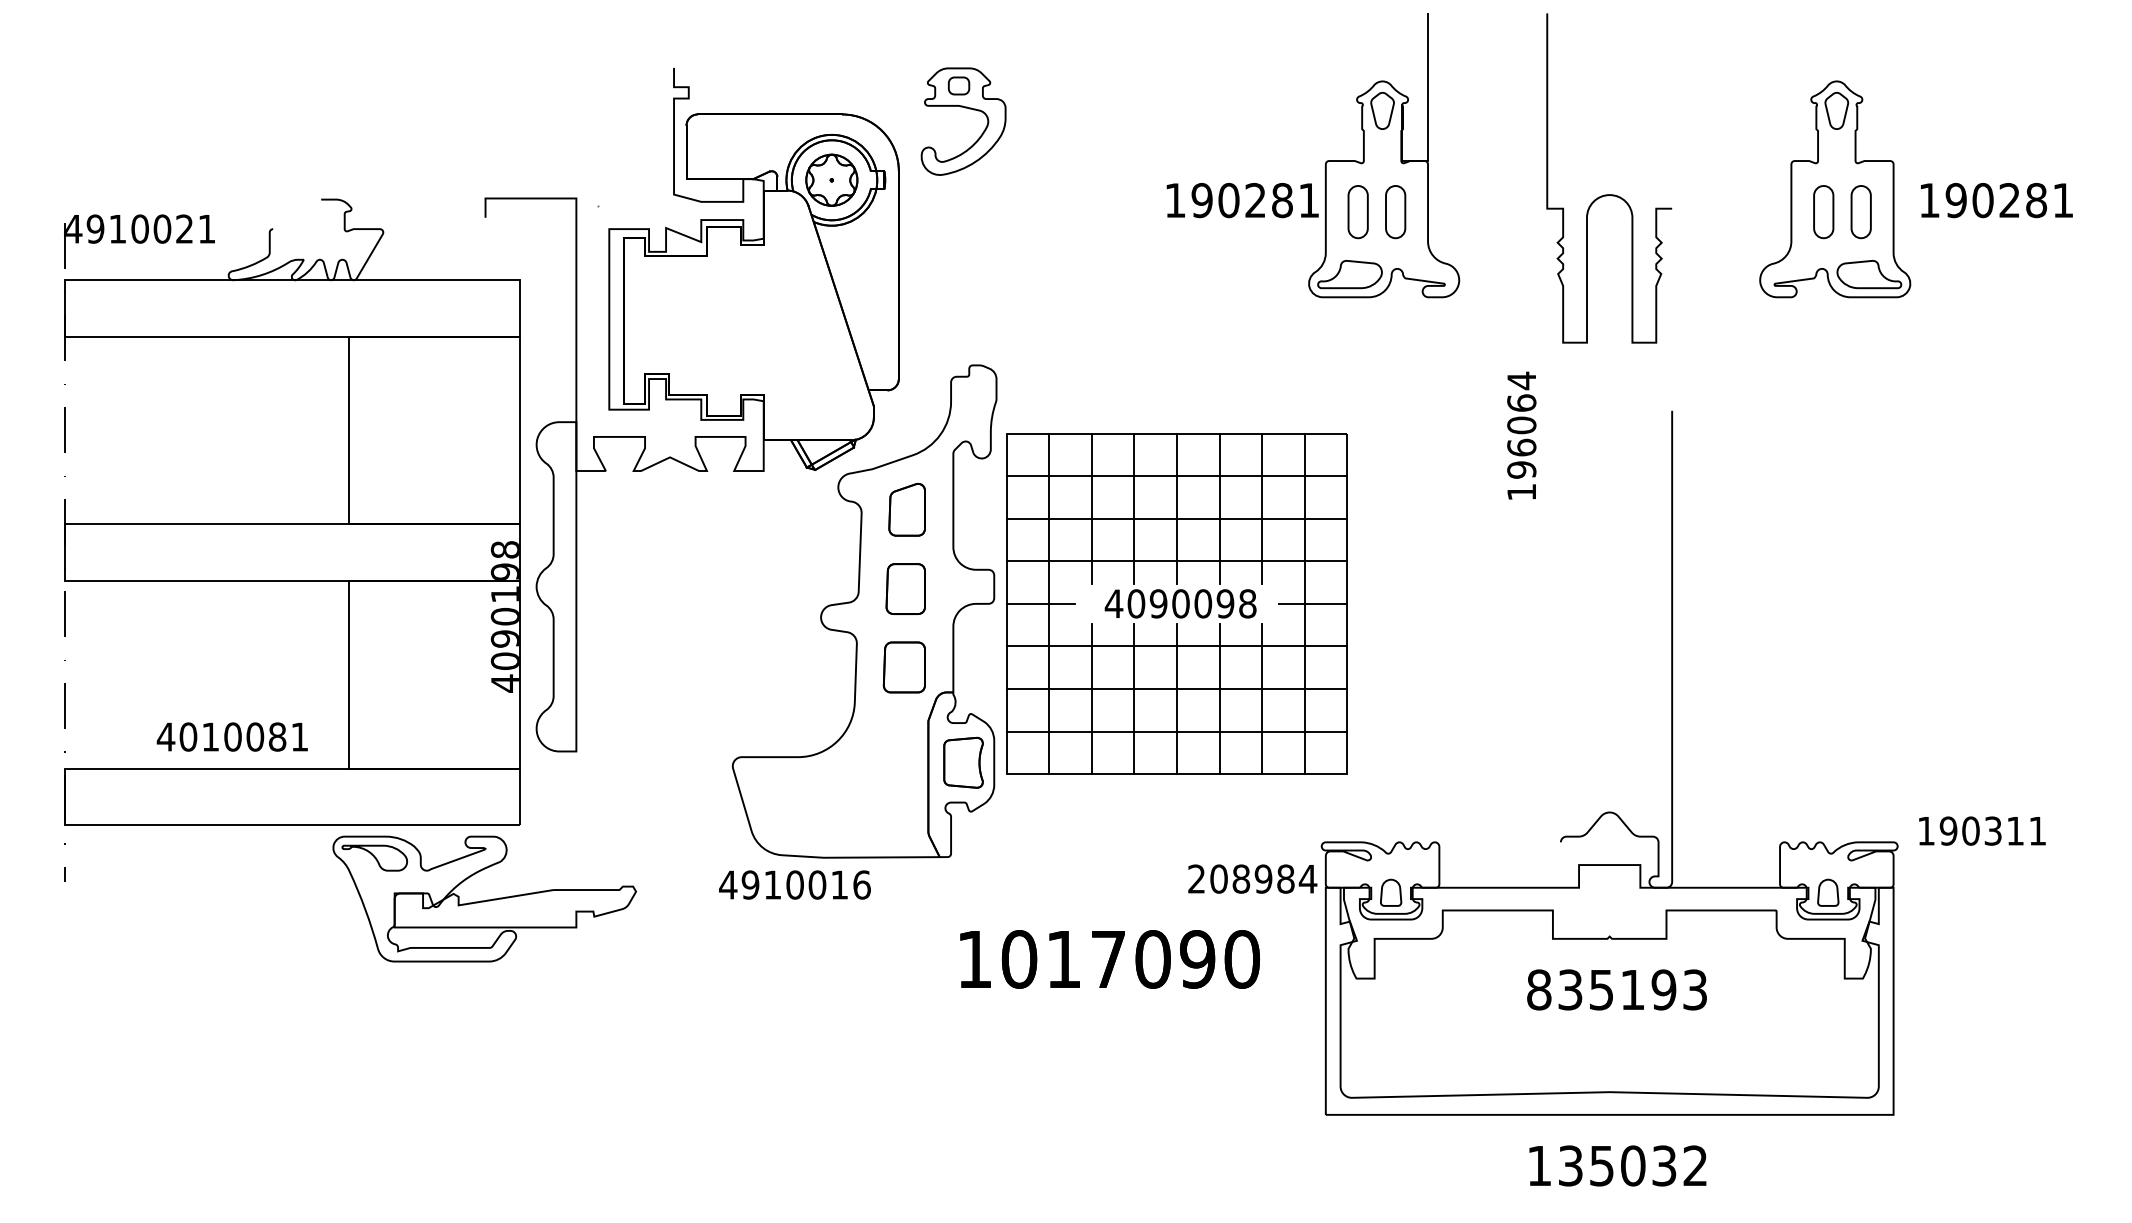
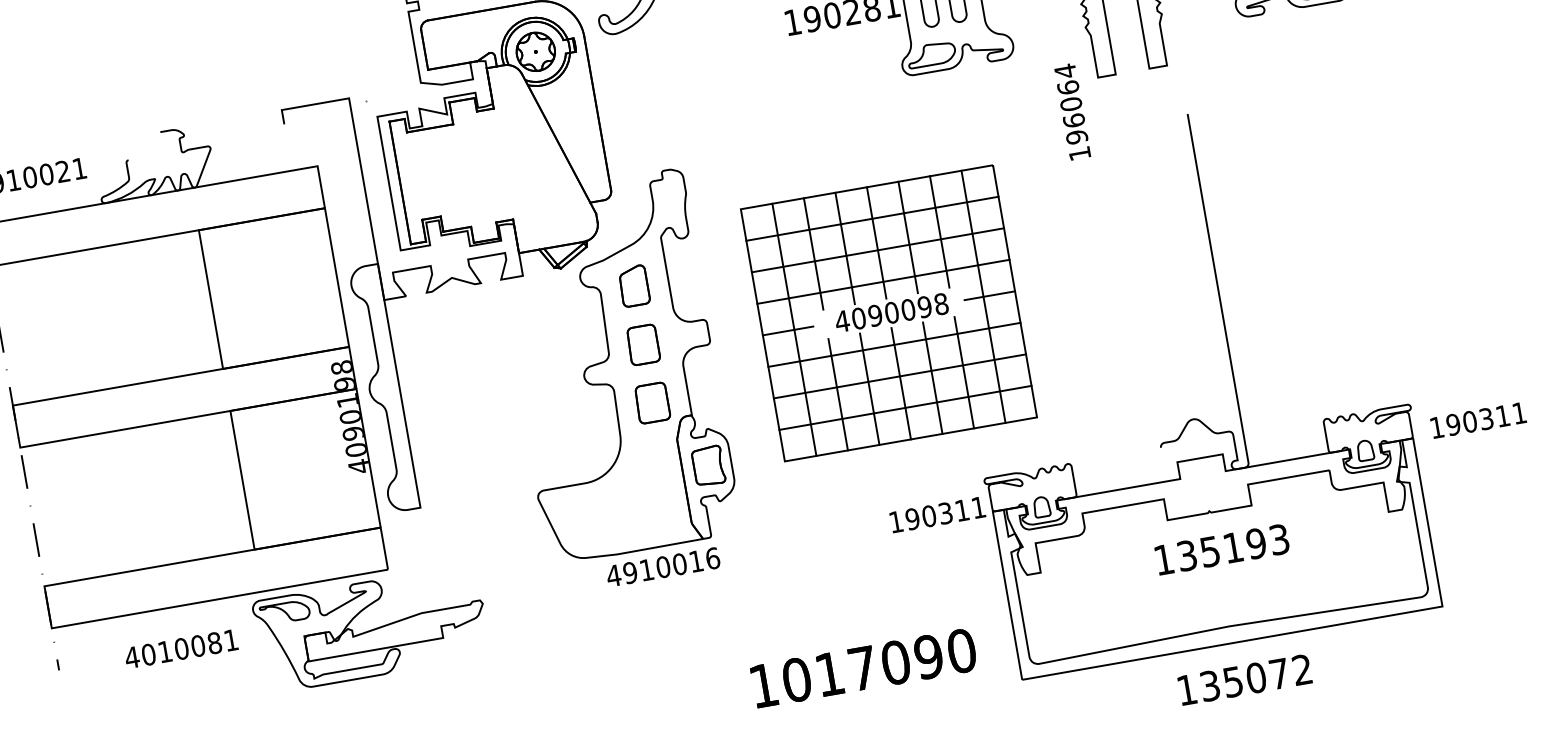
text: (1521, 435) -> (1072, 111), moved
part: (1176, 603) -> (888, 313), moved
text: (231, 736) -> (180, 648), moved
text: (1982, 830) -> (1478, 419), moved
text: (1252, 878) -> (937, 514), 208984 -> 190311
text: (794, 884) -> (662, 566), moved
text: (1109, 959) -> (863, 668), moved
text: (1539, 989) -> (1164, 559), 835193 -> 135193
text: (1664, 1165) -> (1279, 673), 135032 -> 135072

